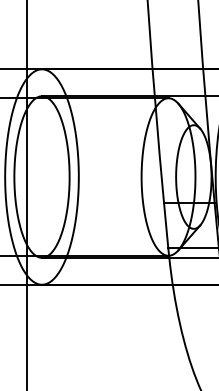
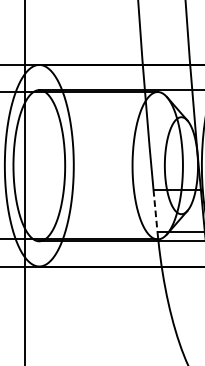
line: (166, 225) -> (155, 211), solid -> dashed

